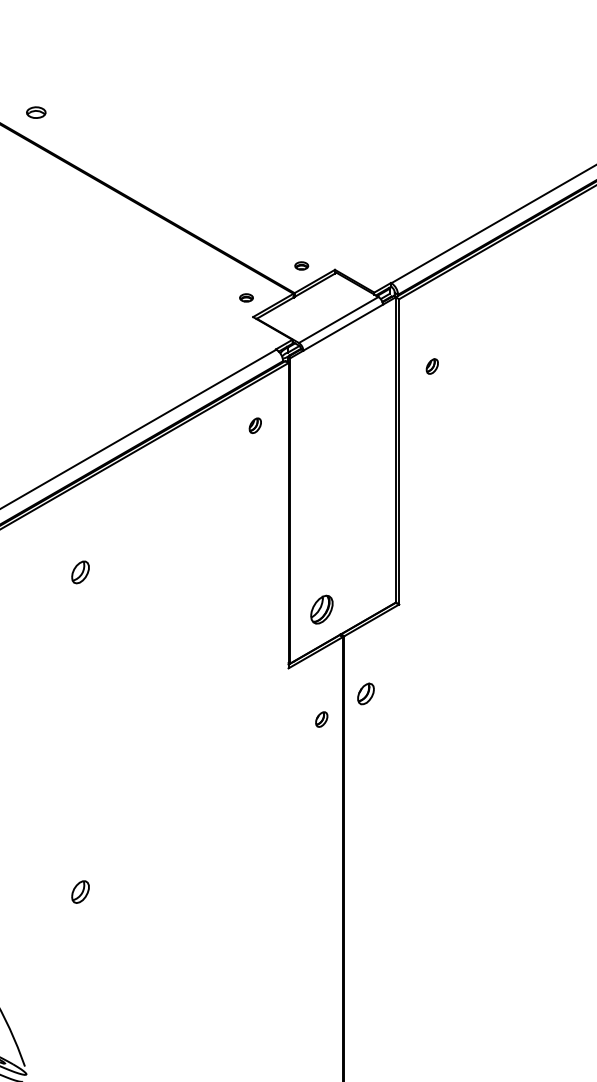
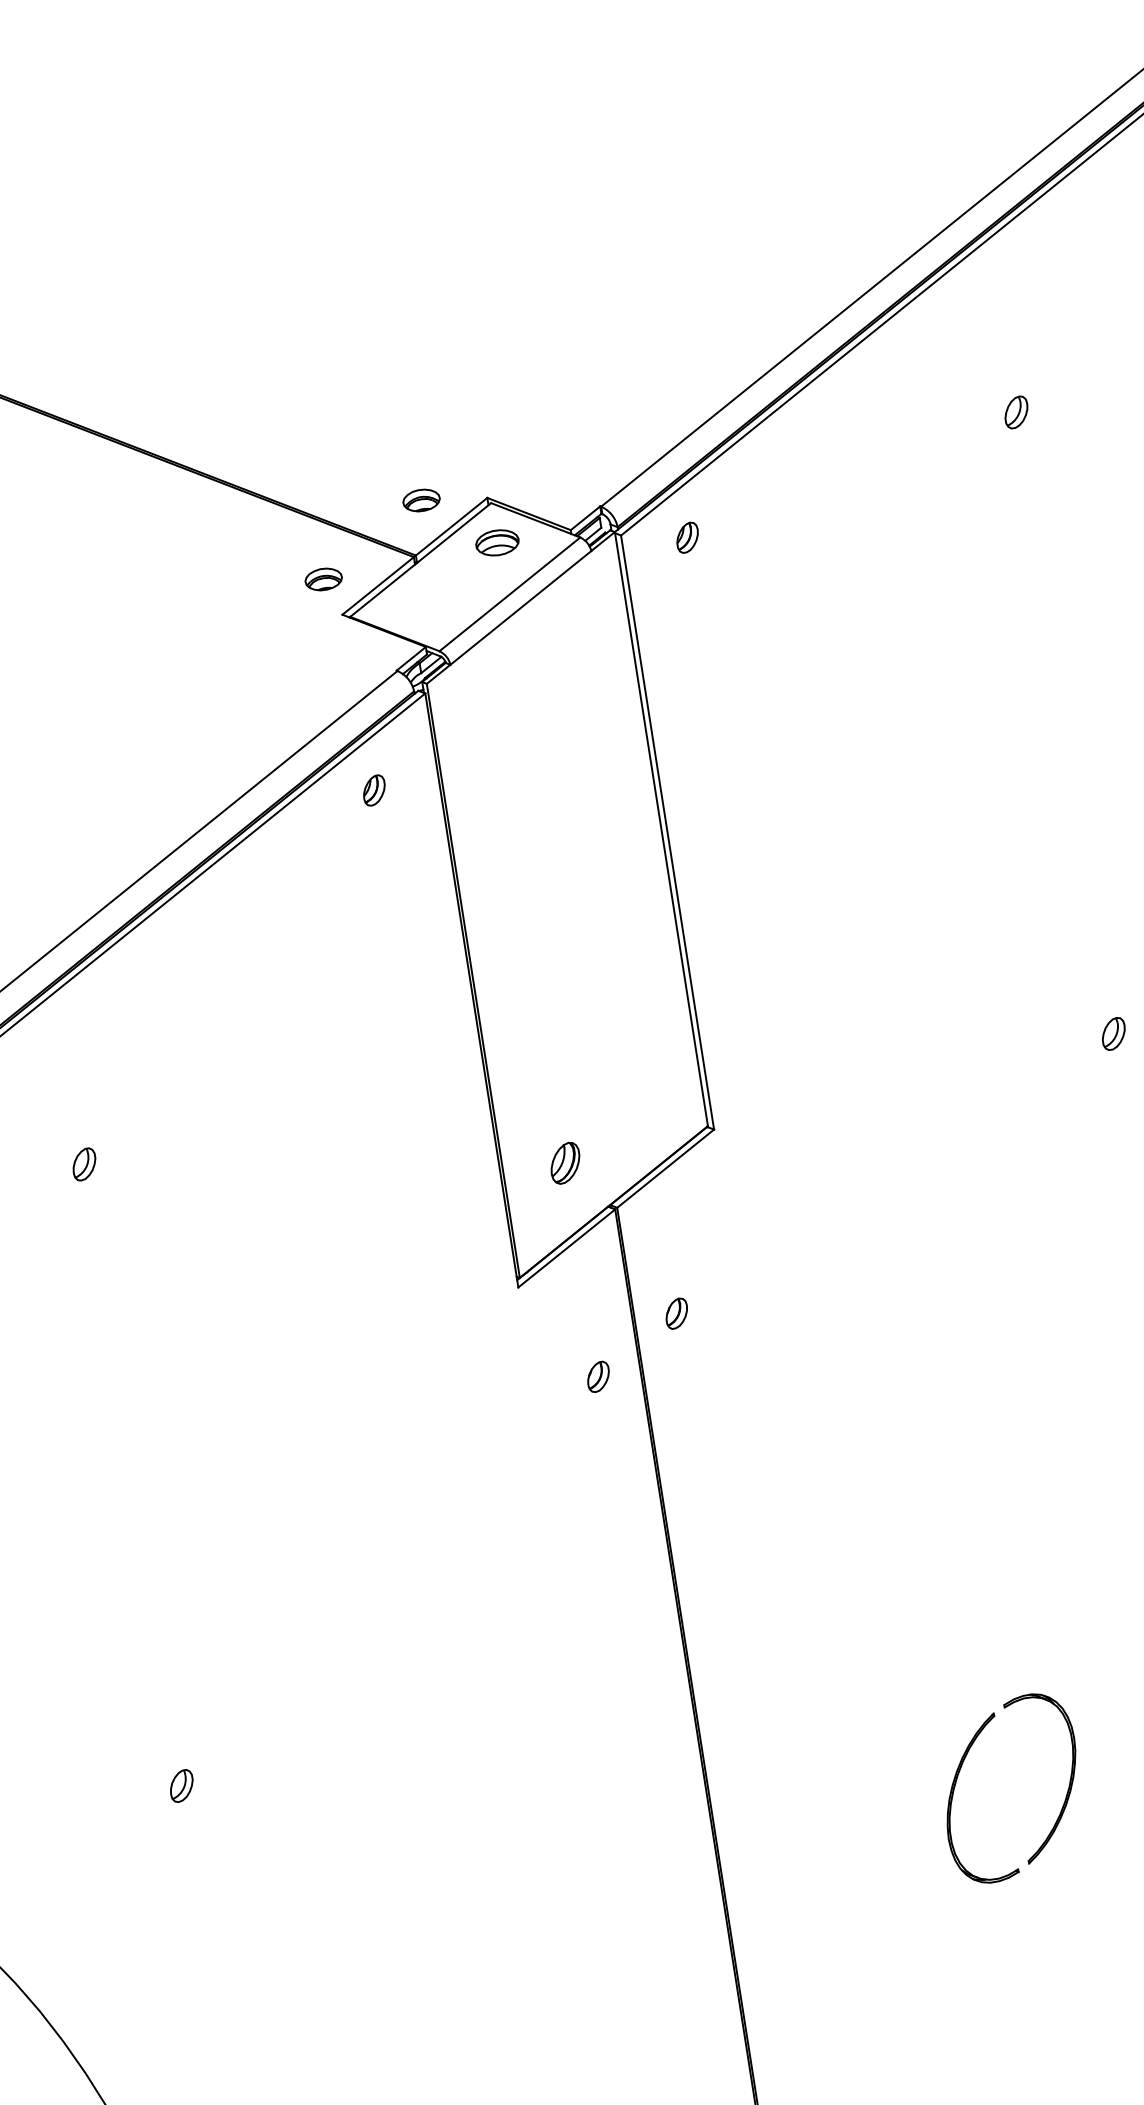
part: (301, 265) -> (420, 499), size x1.43
part: (336, 293) -> (497, 543), added
part: (246, 297) -> (323, 578), size x1.43
part: (431, 366) -> (685, 537), moved
part: (254, 425) -> (372, 790), moved
part: (80, 572) -> (84, 1164), size x0.71
part: (321, 609) -> (564, 1162), size x0.71
part: (365, 693) -> (675, 1312), size x0.71
part: (80, 891) -> (181, 1784), size x0.71
part: (474, 943) -> (963, 1766), added

